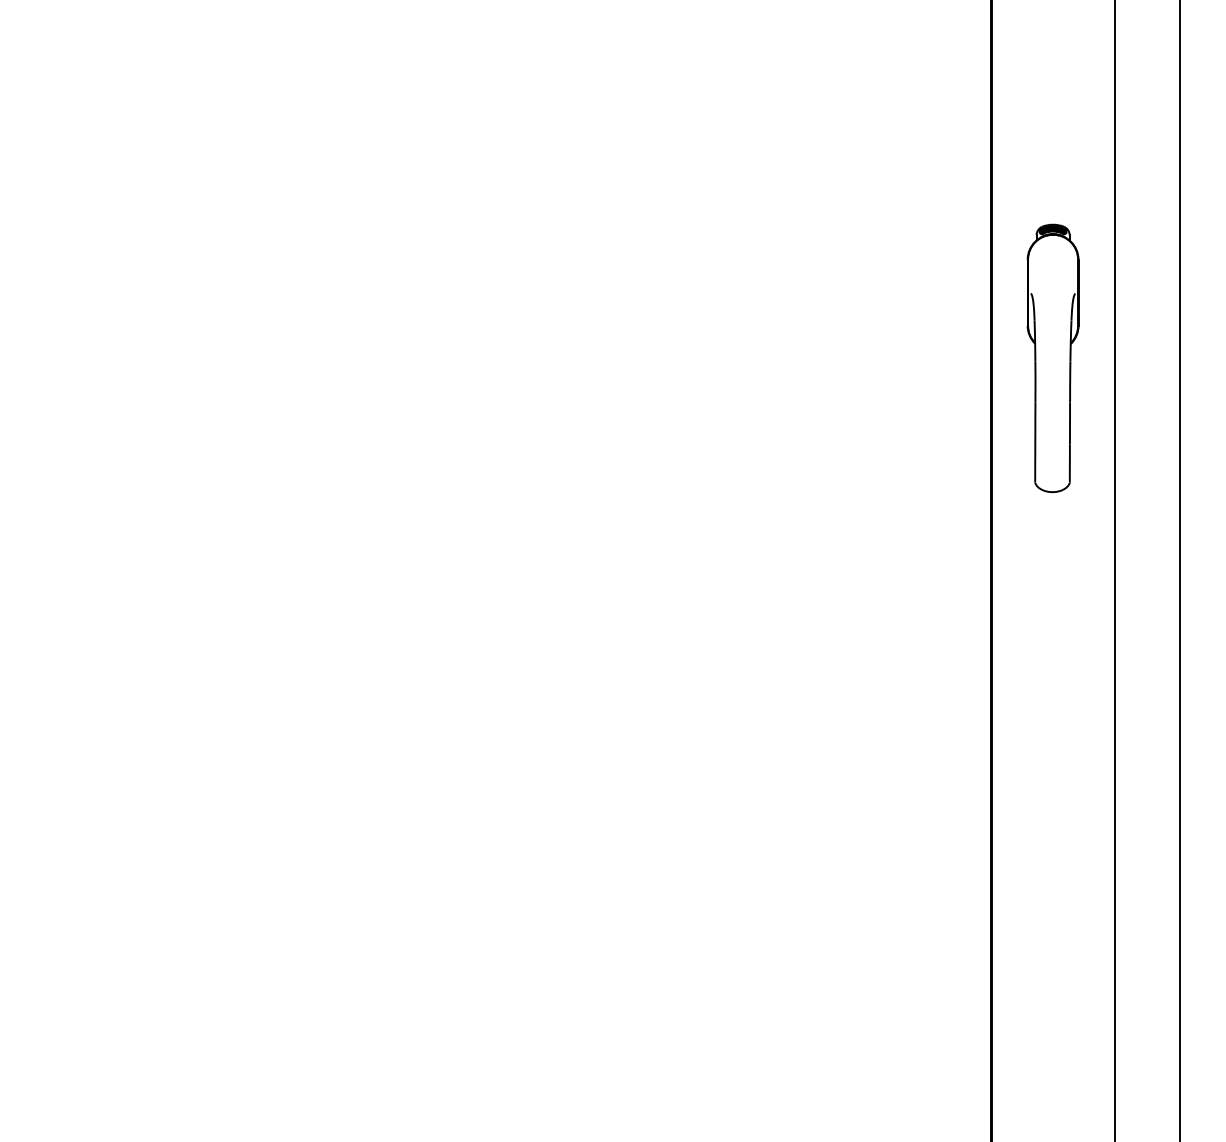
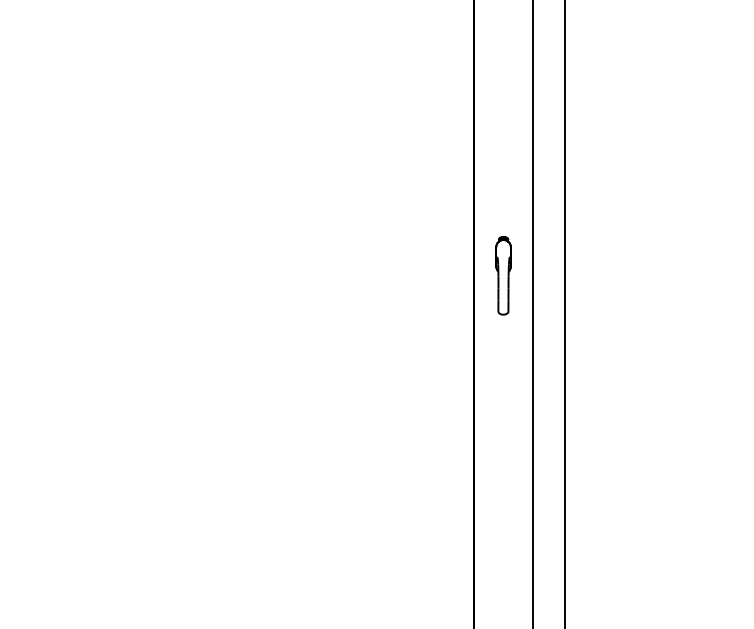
part: (1052, 357) -> (503, 275), size x0.6

